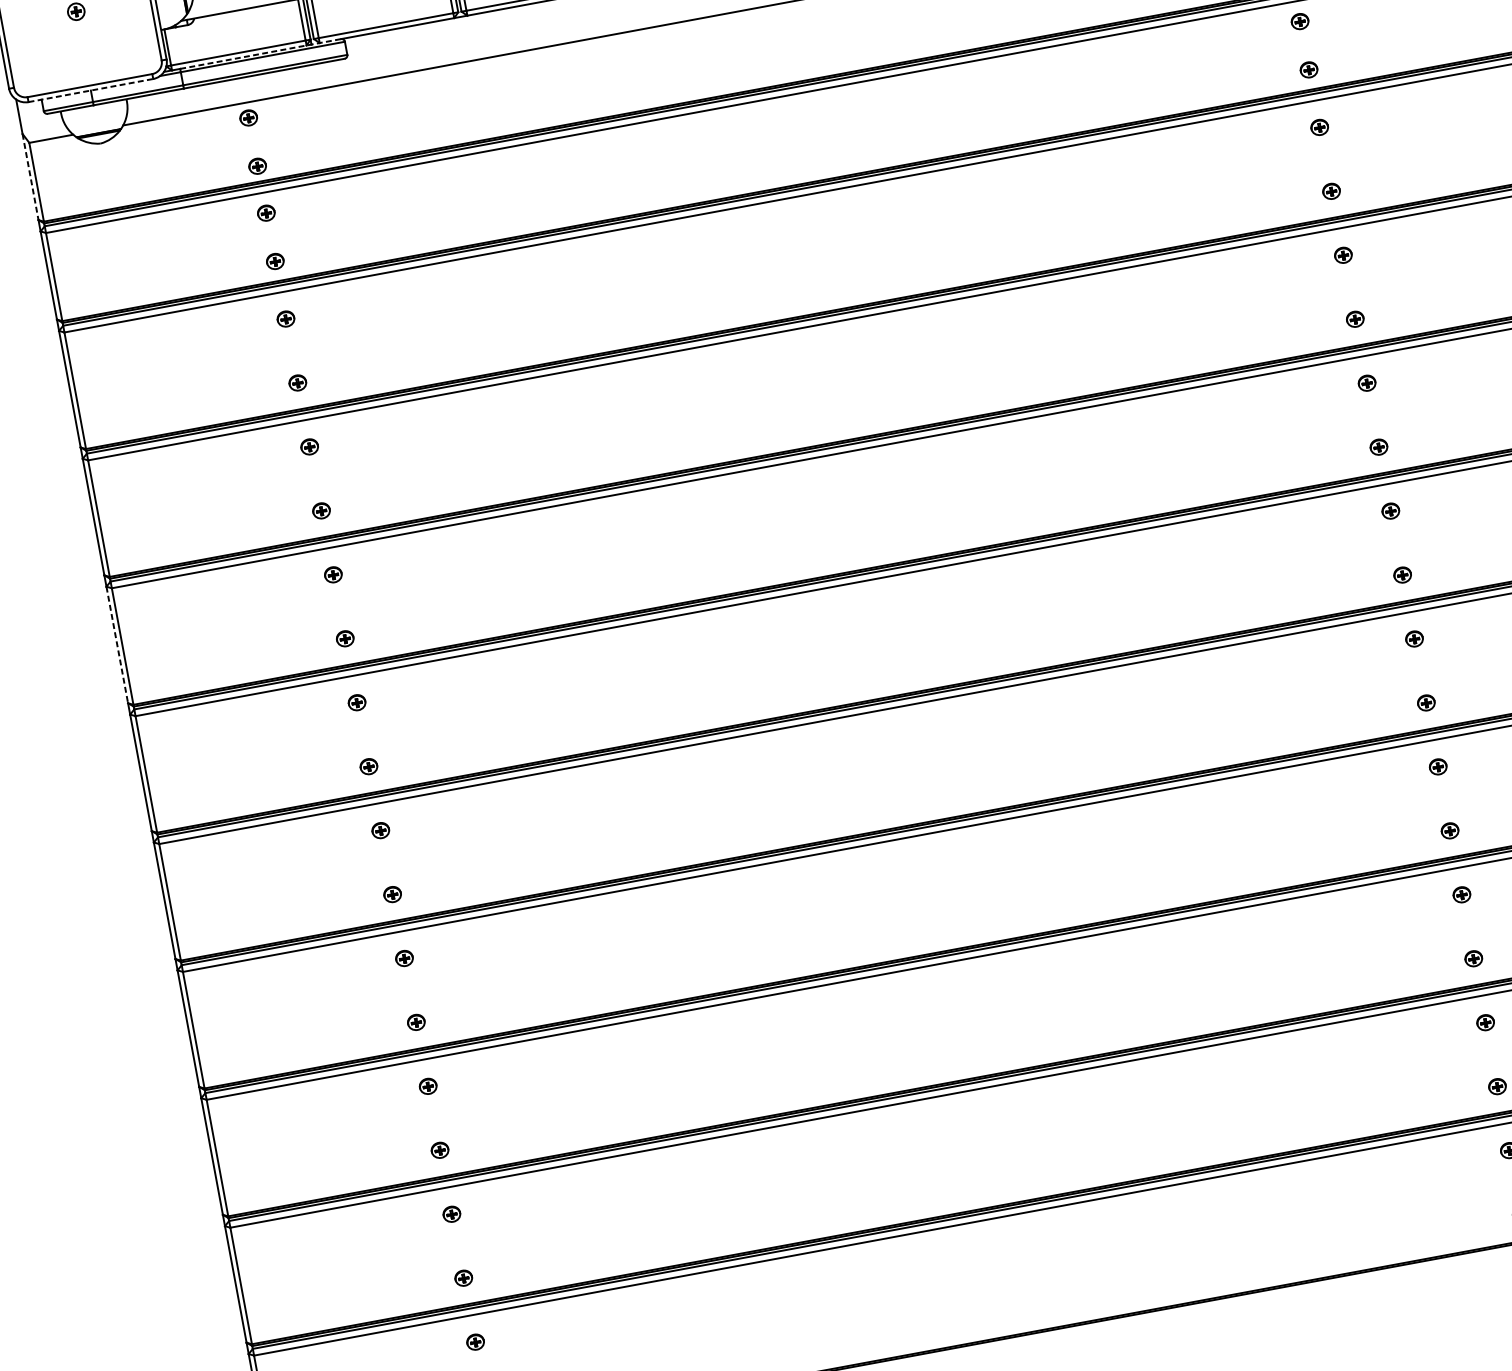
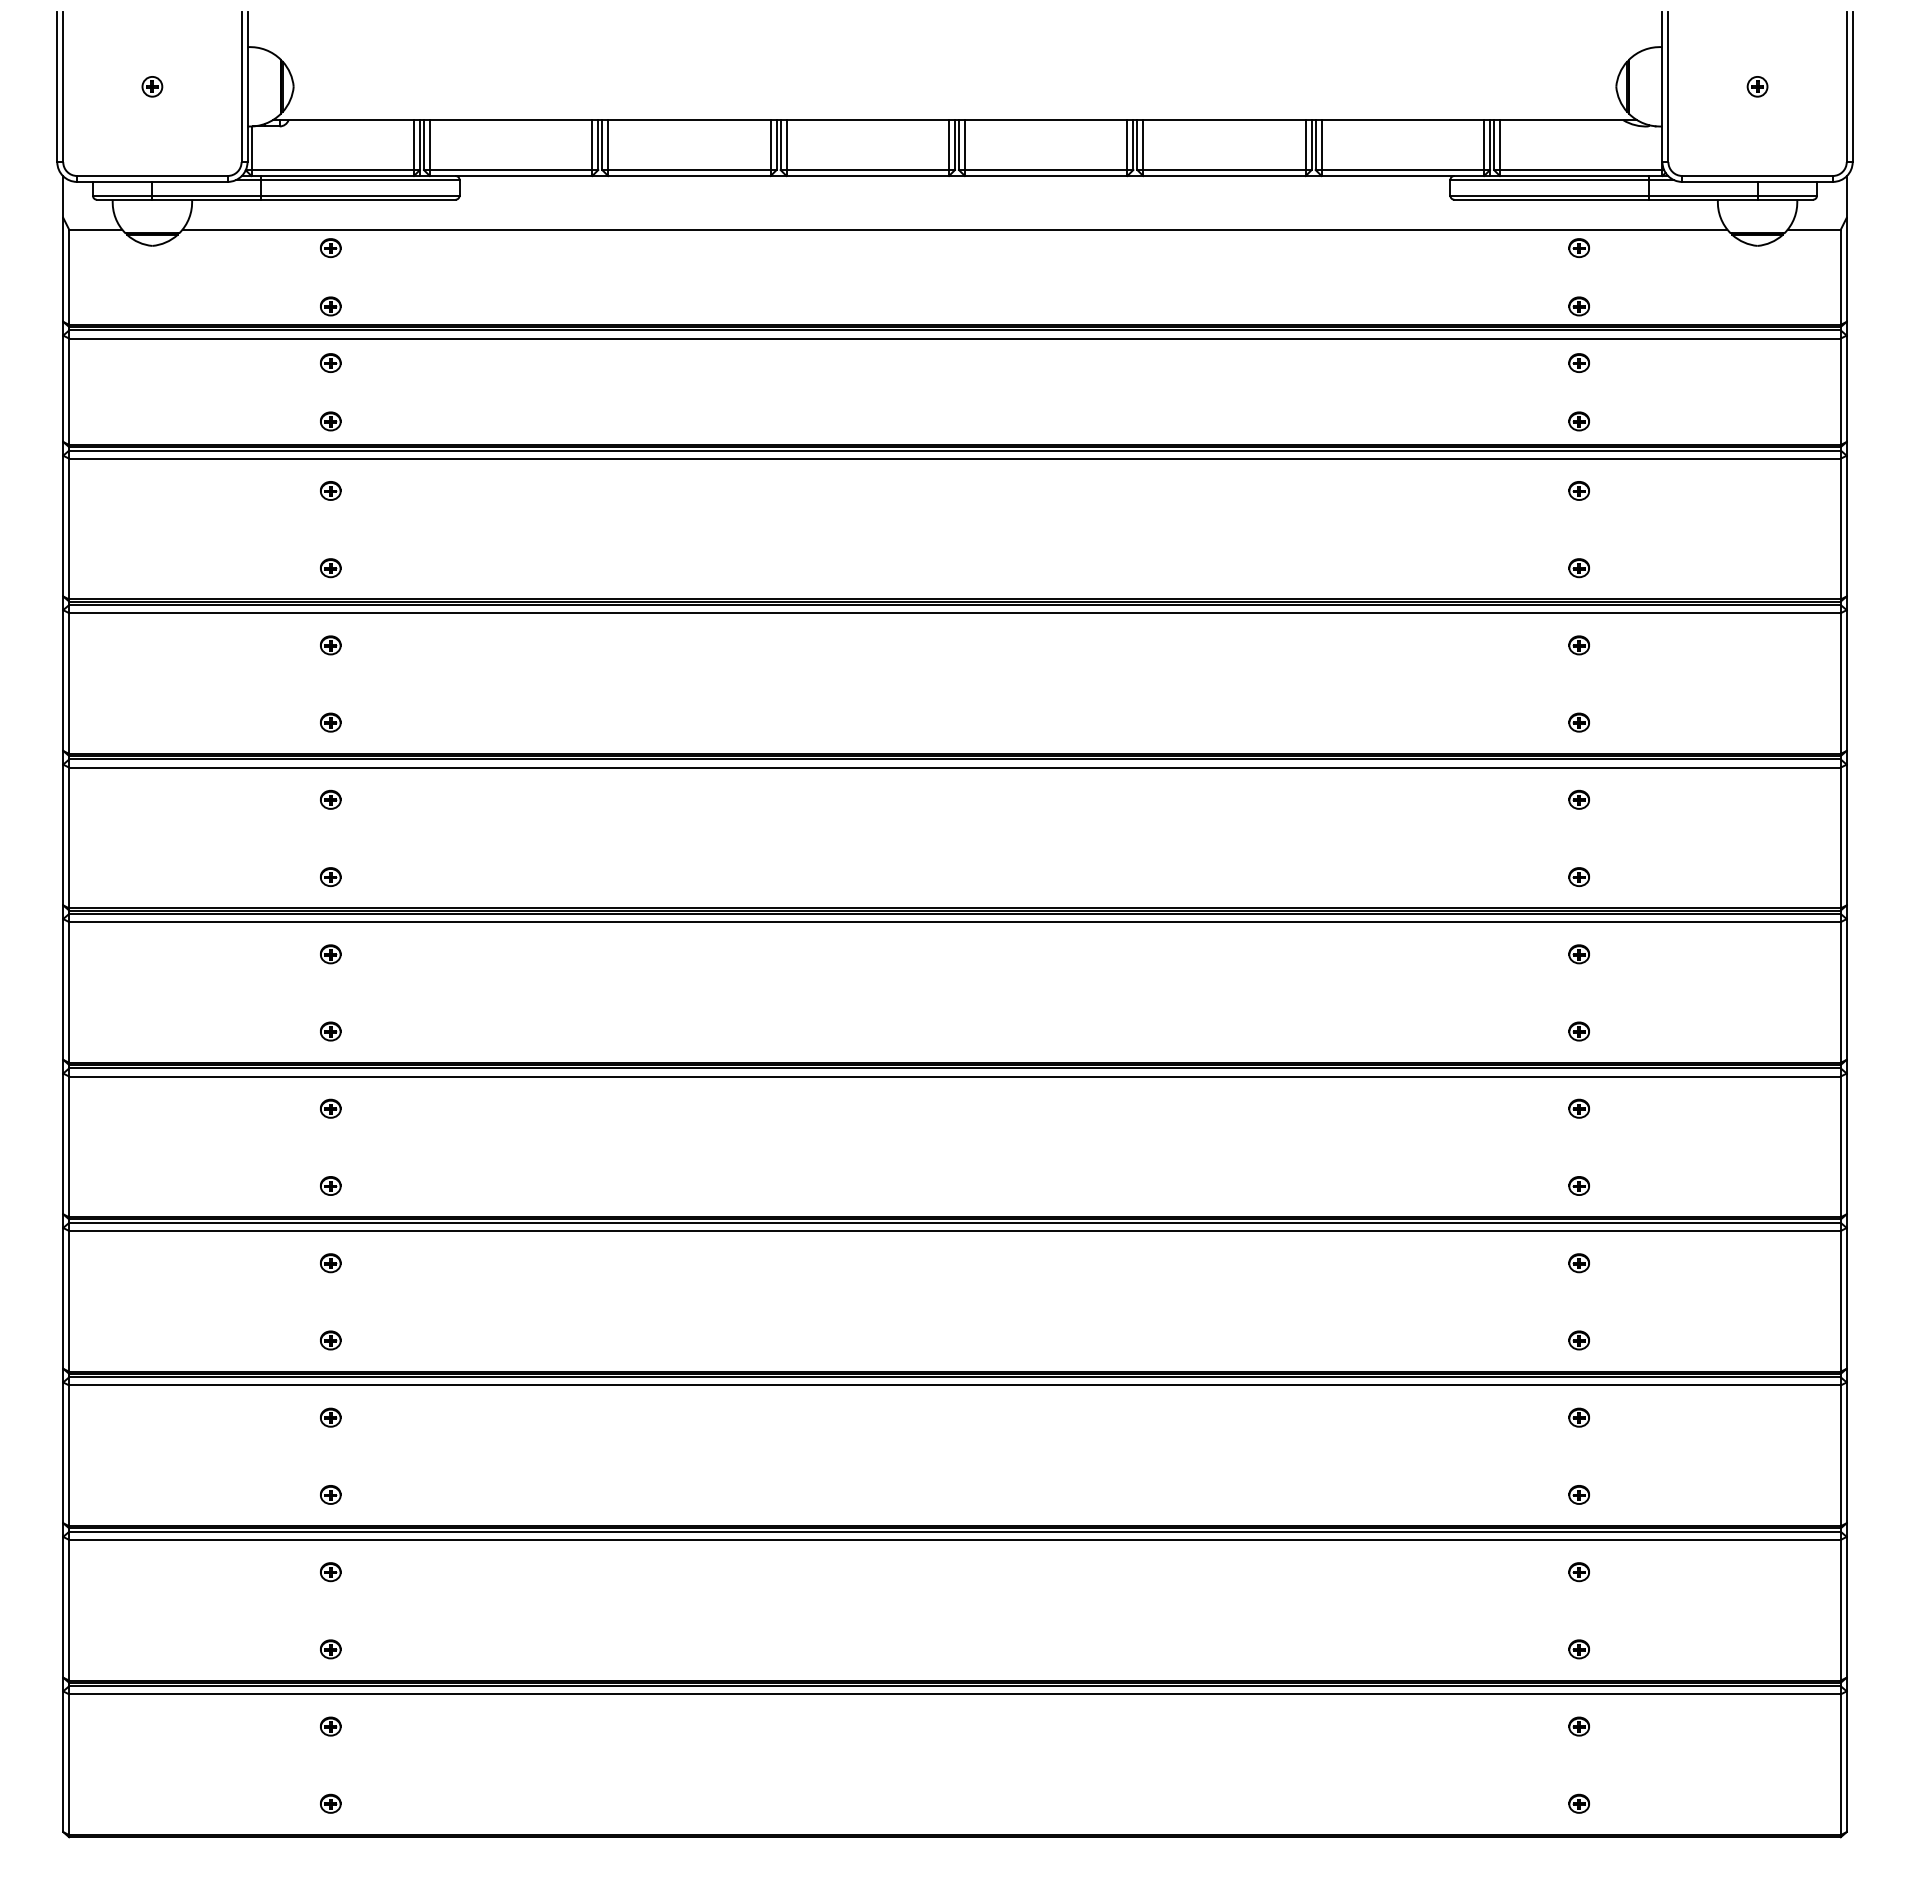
line: (261, 53) -> (359, 175), dashed -> solid
line: (90, 90) -> (152, 181), dashed -> solid
line: (30, 177) -> (63, 270), dashed -> solid
line: (117, 645) -> (63, 835), dashed -> solid

